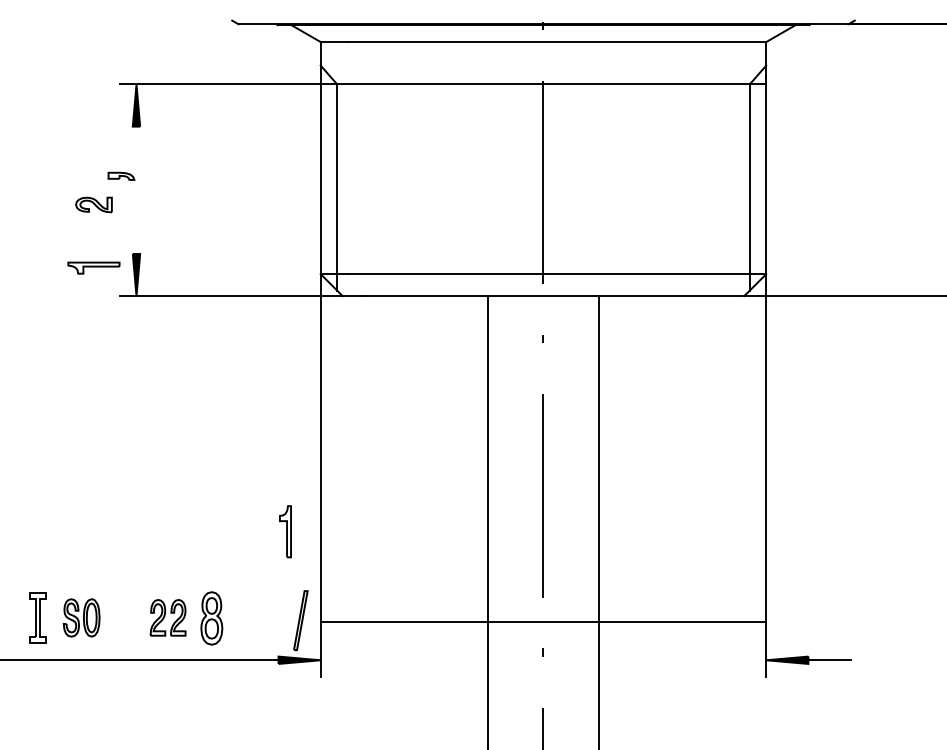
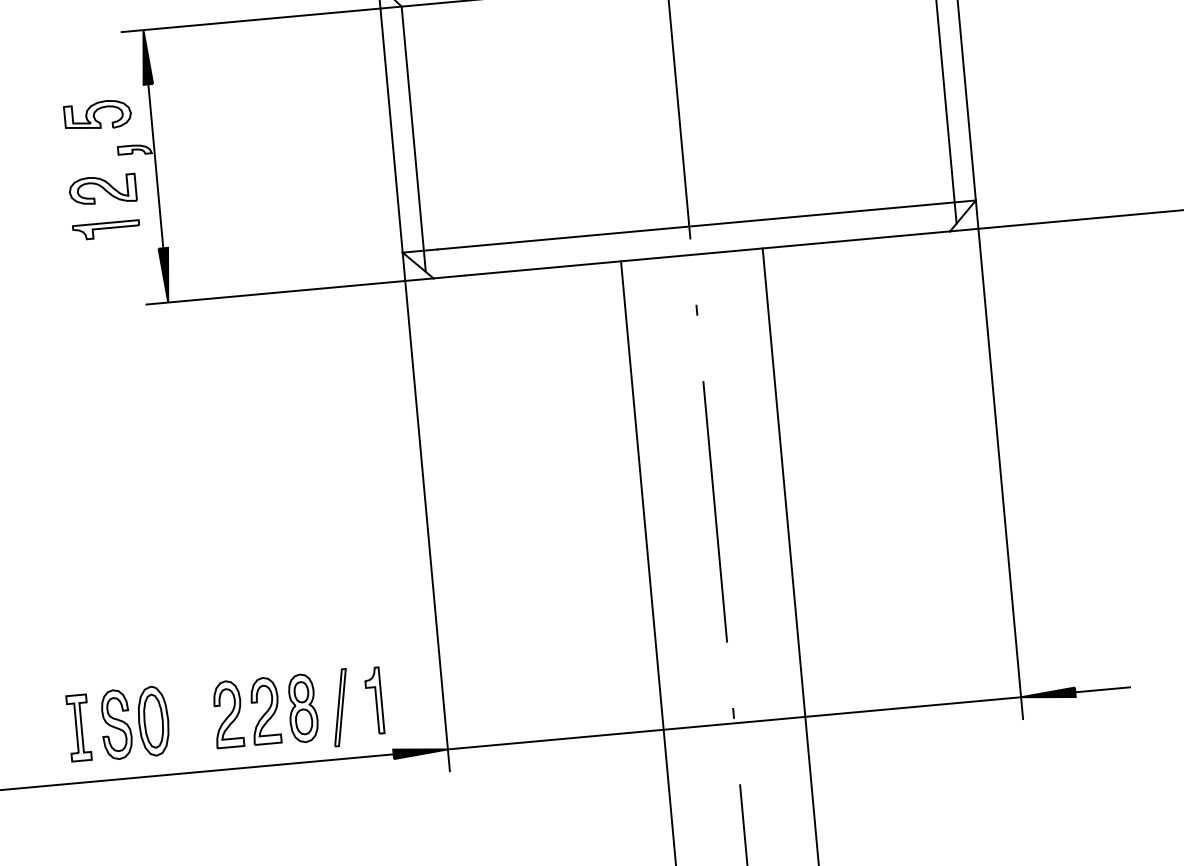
part: (94, 146) -> (96, 114), added
line: (136, 190) -> (155, 166), added
part: (93, 204) -> (102, 189), size x1.43
part: (93, 267) -> (105, 229), moved
part: (285, 531) -> (374, 700), moved
part: (81, 617) -> (135, 722), size x1.43
part: (167, 617) -> (245, 712), size x1.43
part: (300, 620) -> (340, 707), moved
line: (543, 622) -> (734, 723), moved

